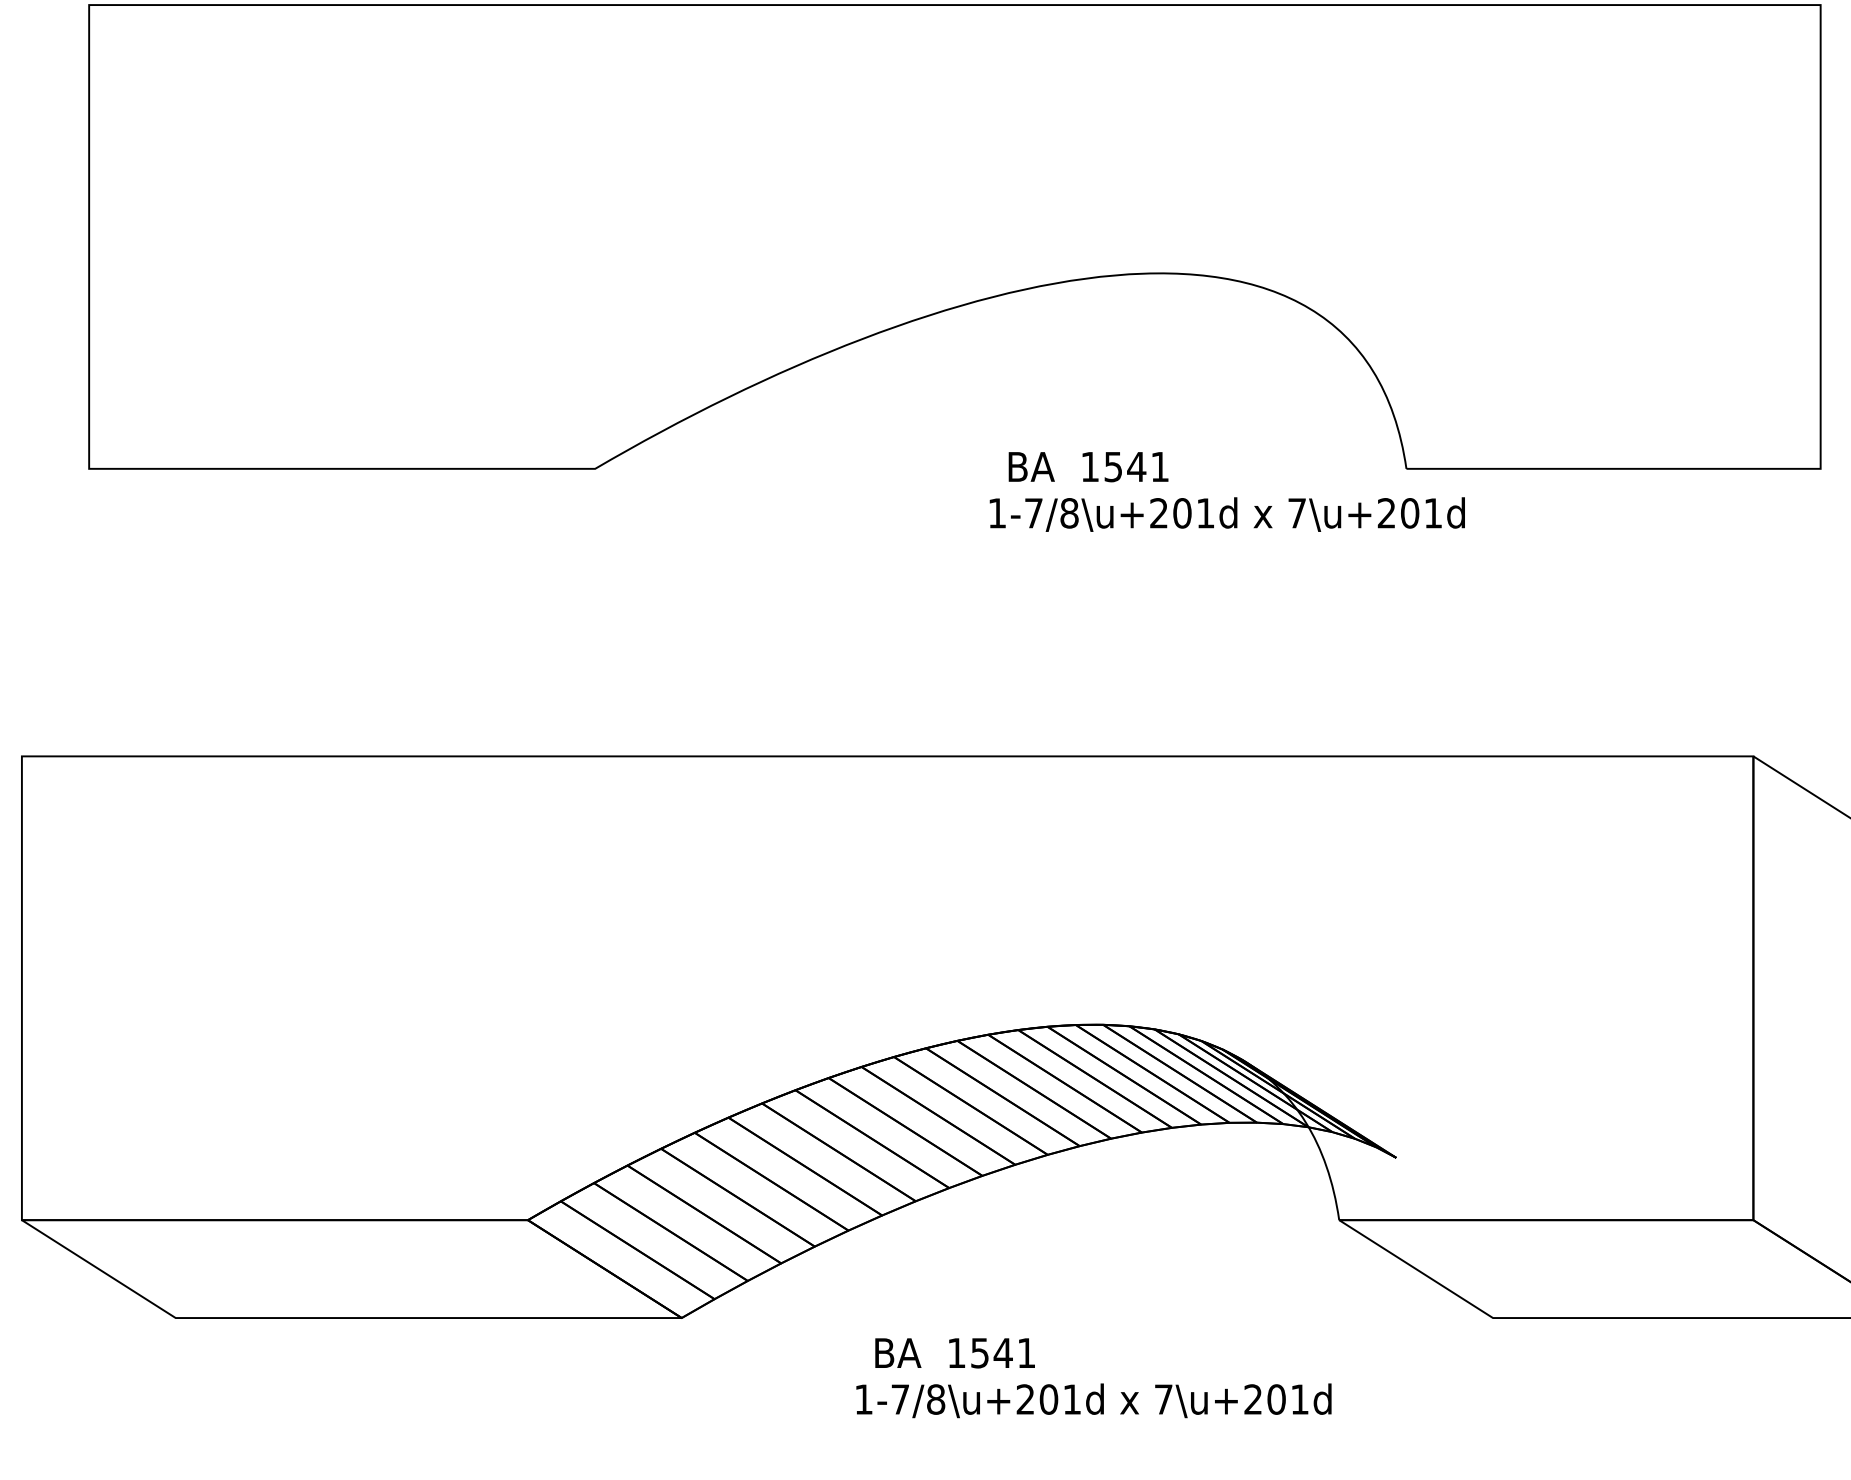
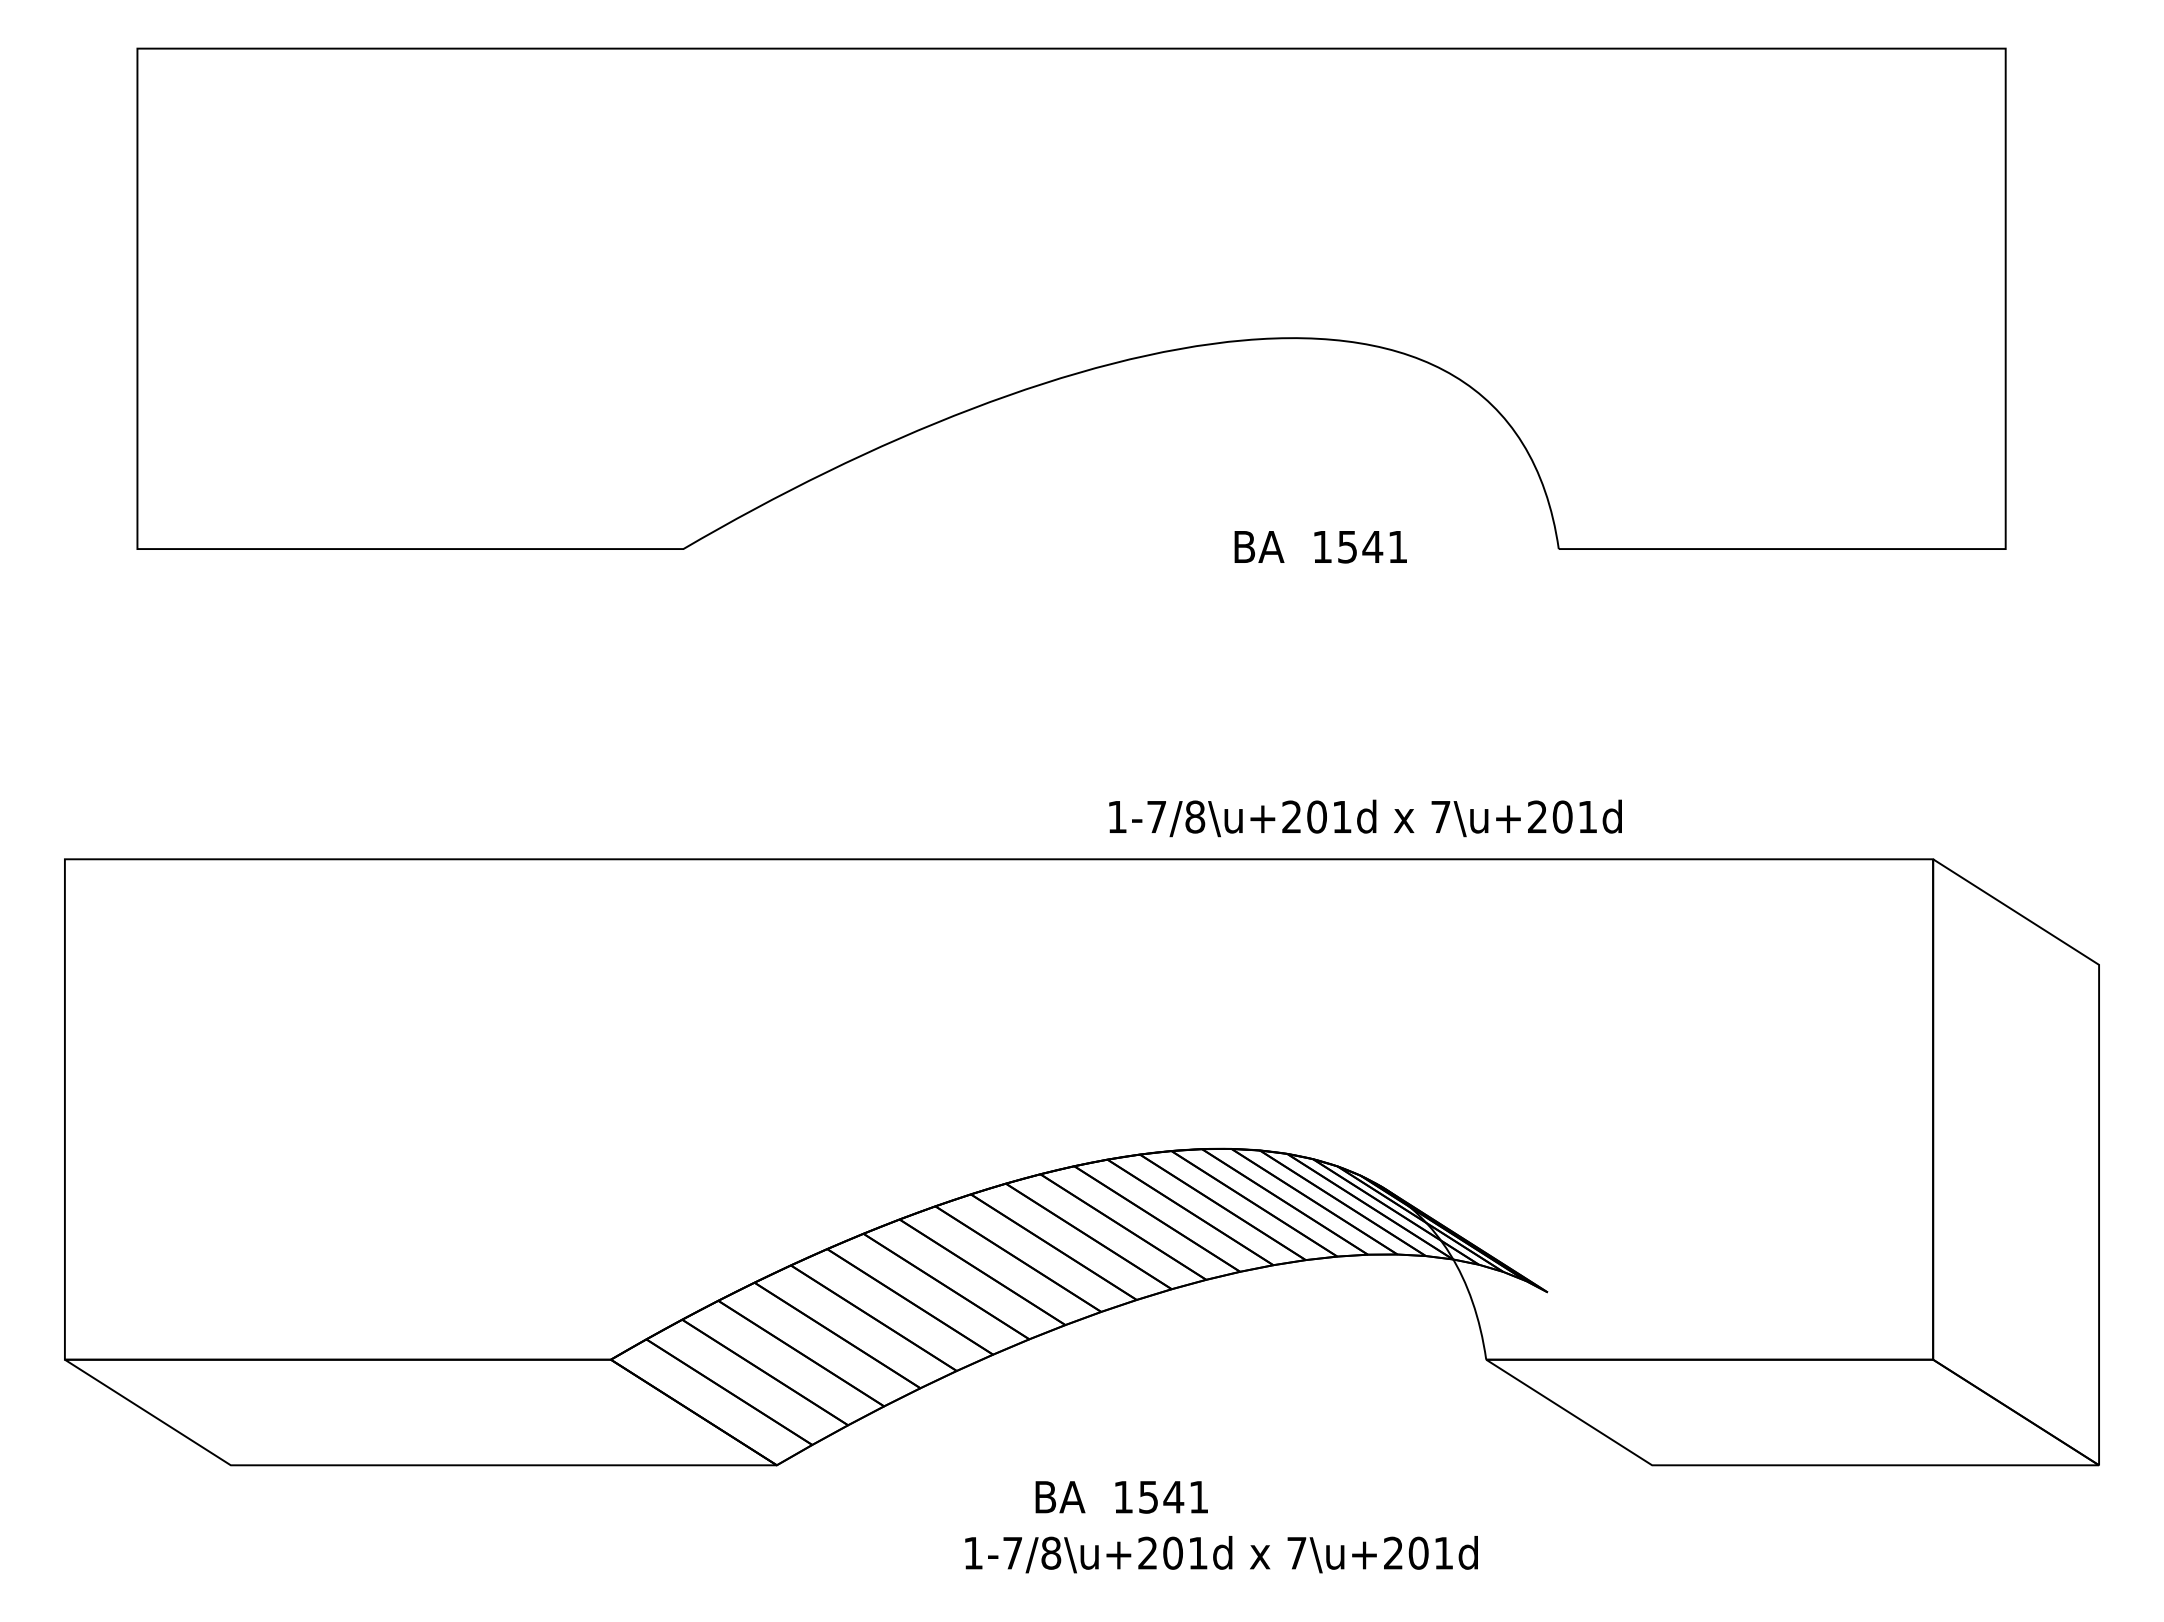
text: (1088, 467) -> (1320, 547), moved
text: (1227, 514) -> (1365, 818), moved
text: (954, 1353) -> (1121, 1497), moved

